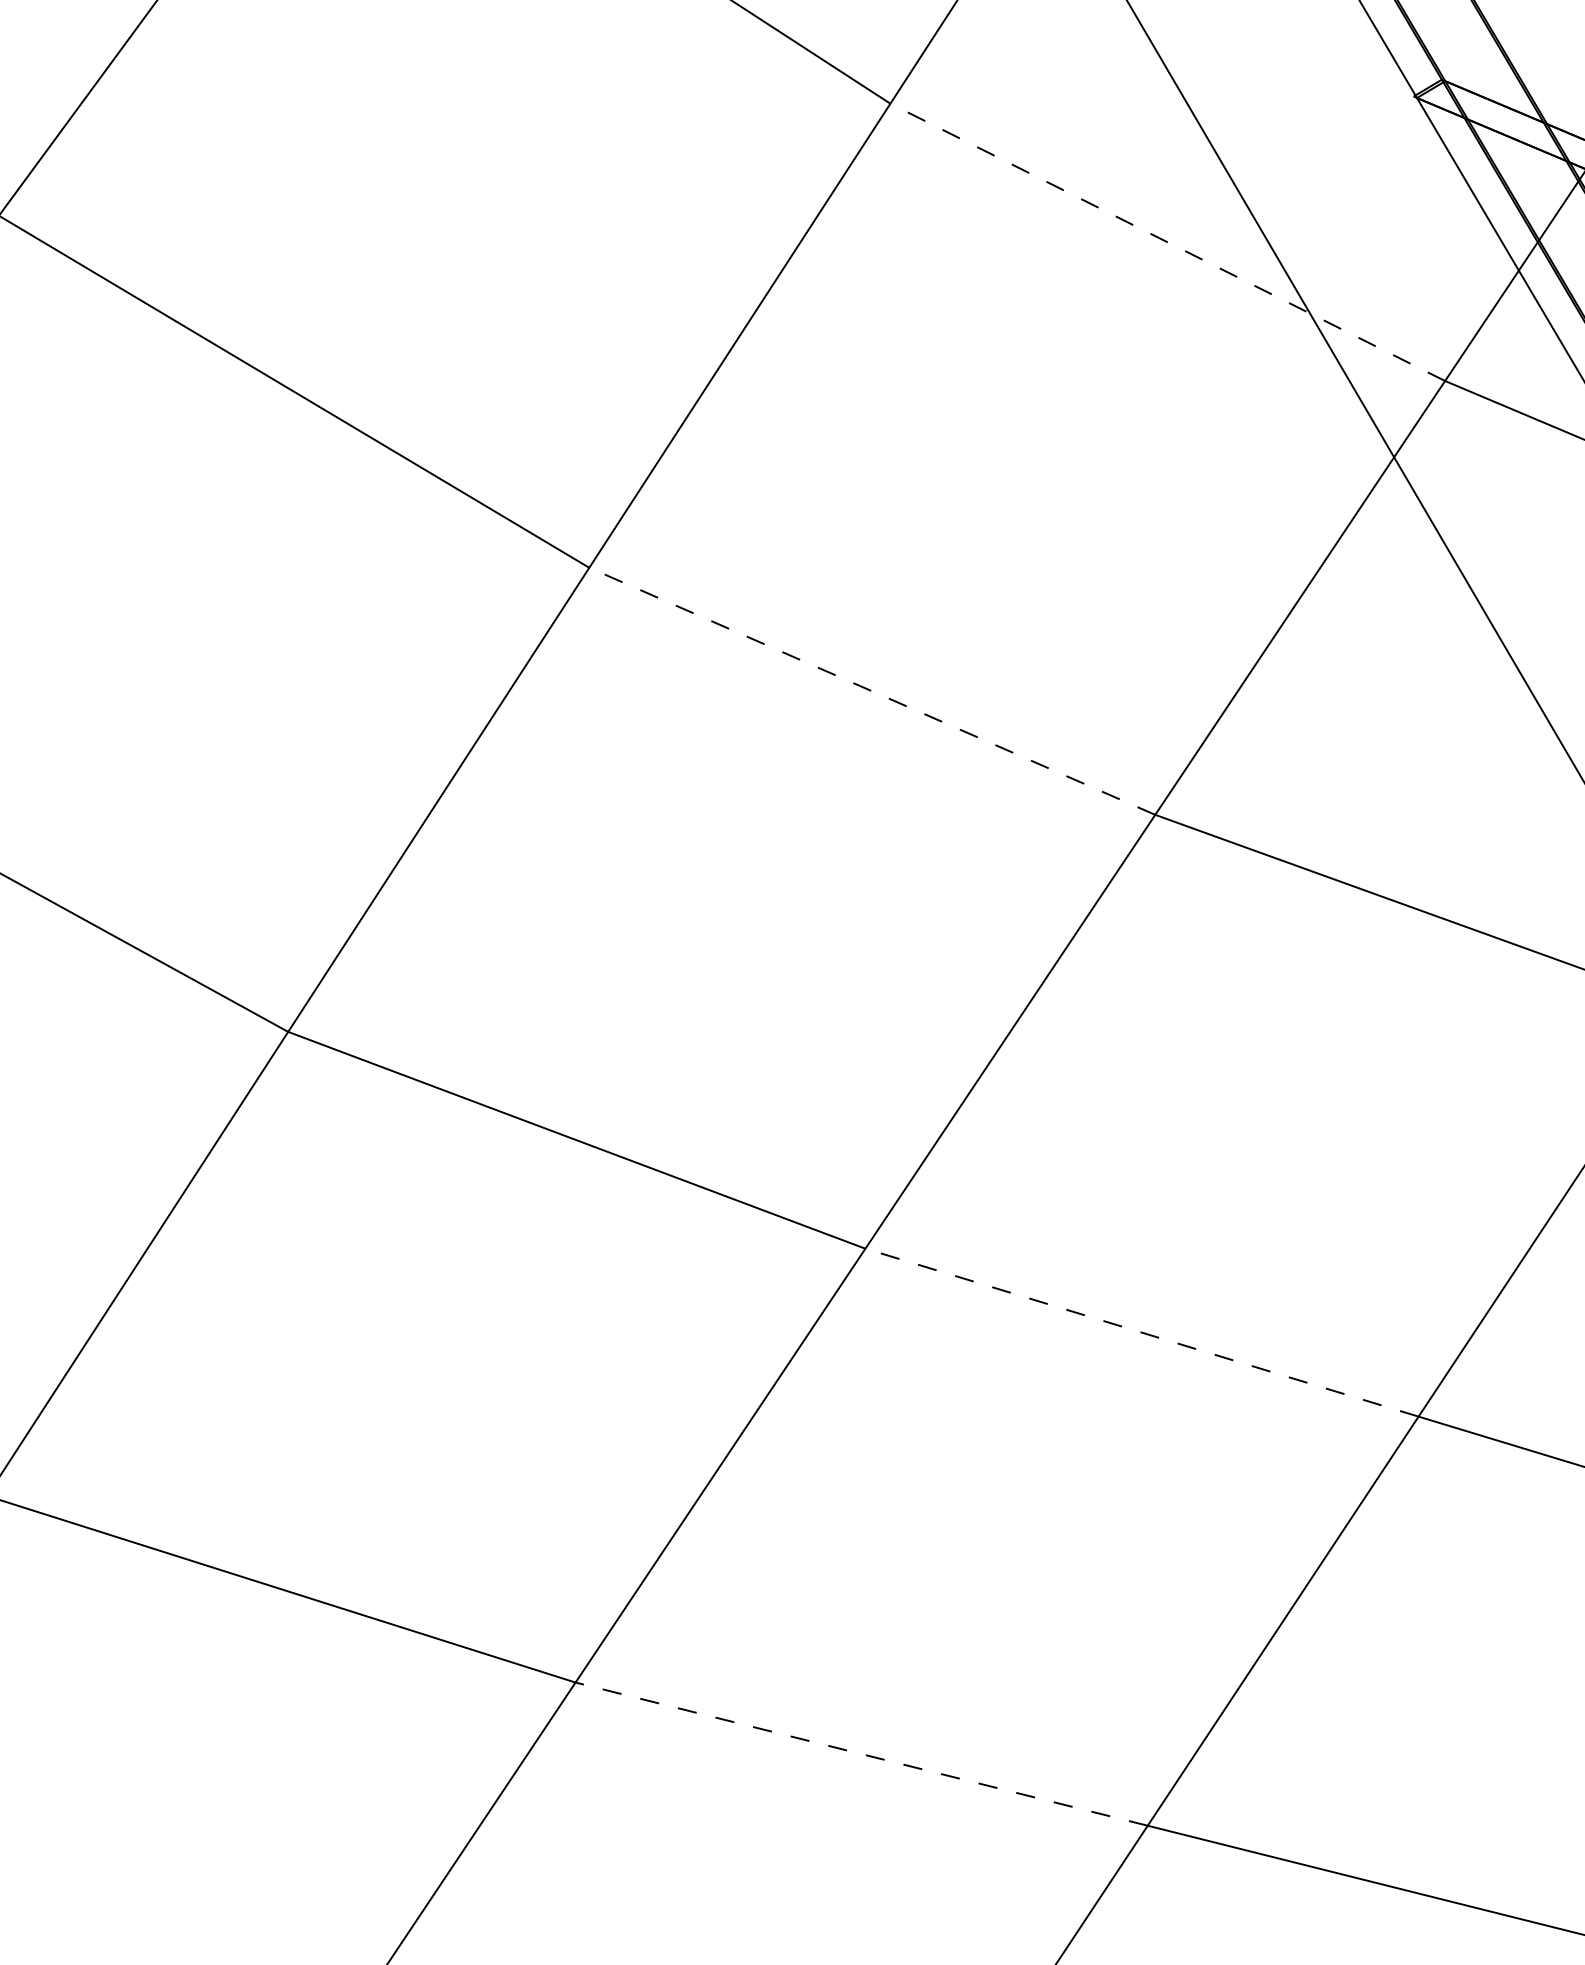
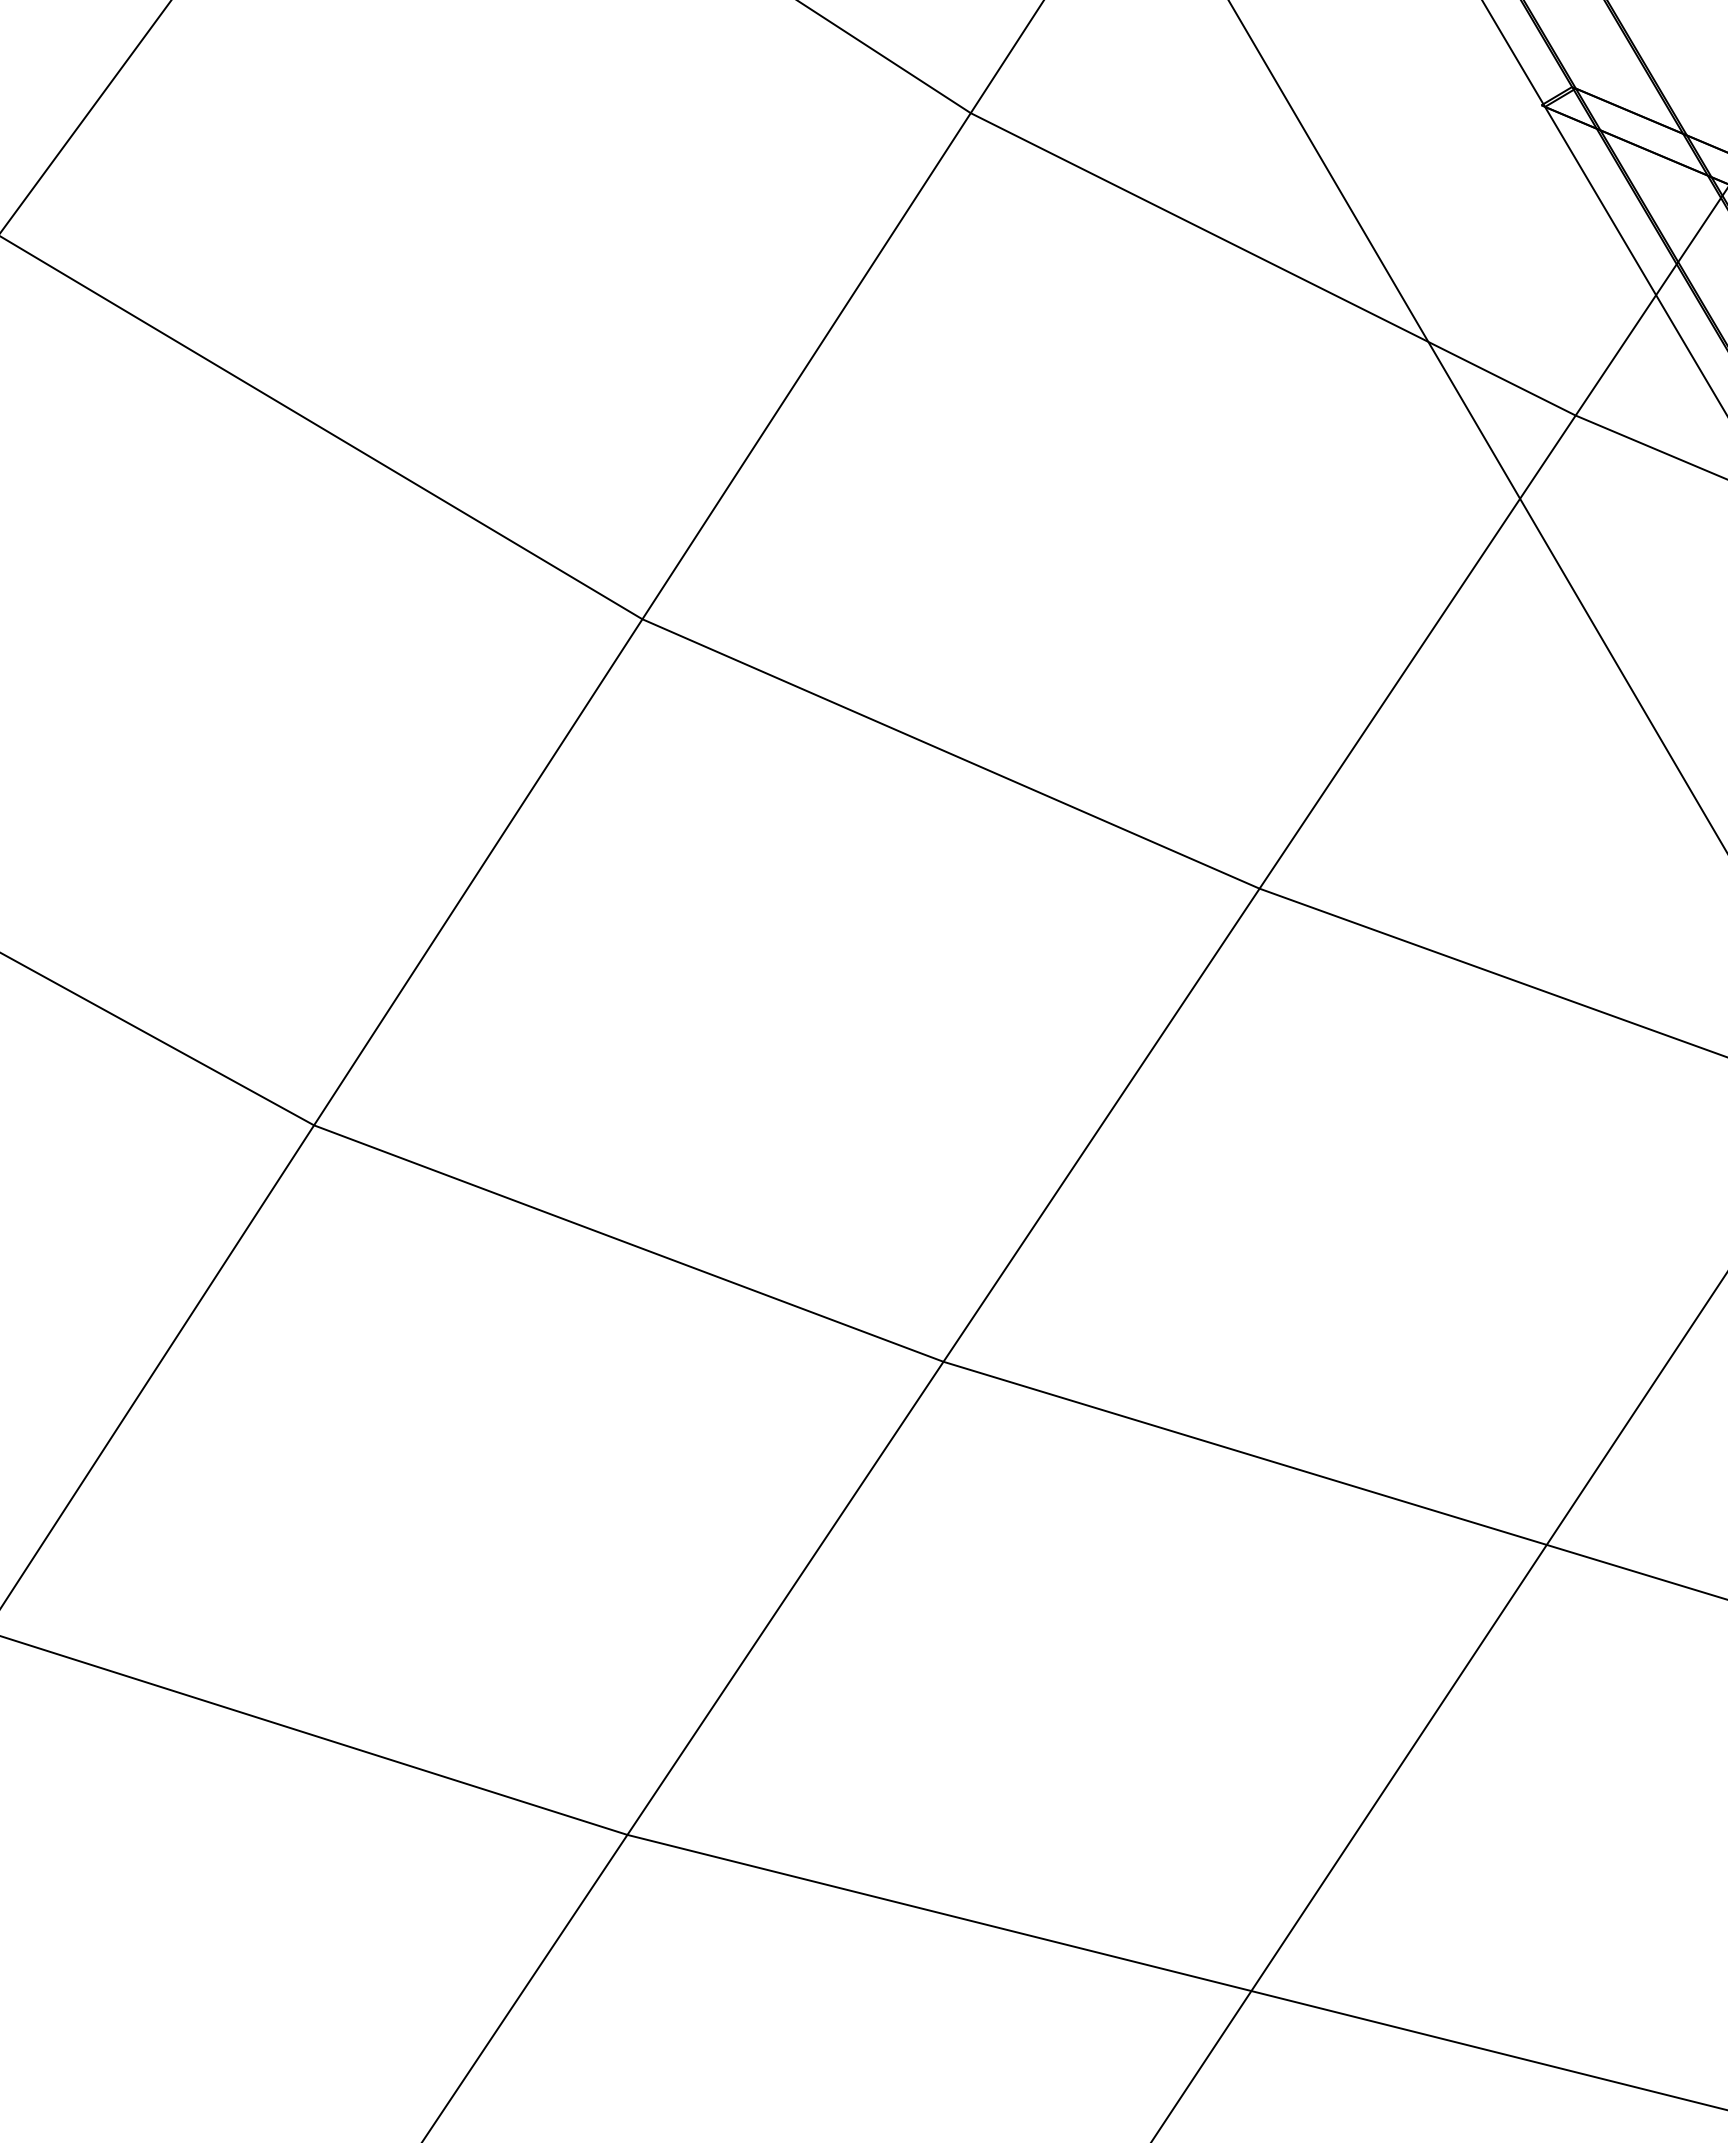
line: (1167, 242) -> (1272, 264), dashed -> solid
line: (872, 690) -> (951, 753), dashed -> solid
line: (1141, 1332) -> (1244, 1453), dashed -> solid
line: (861, 1753) -> (939, 1912), dashed -> solid

